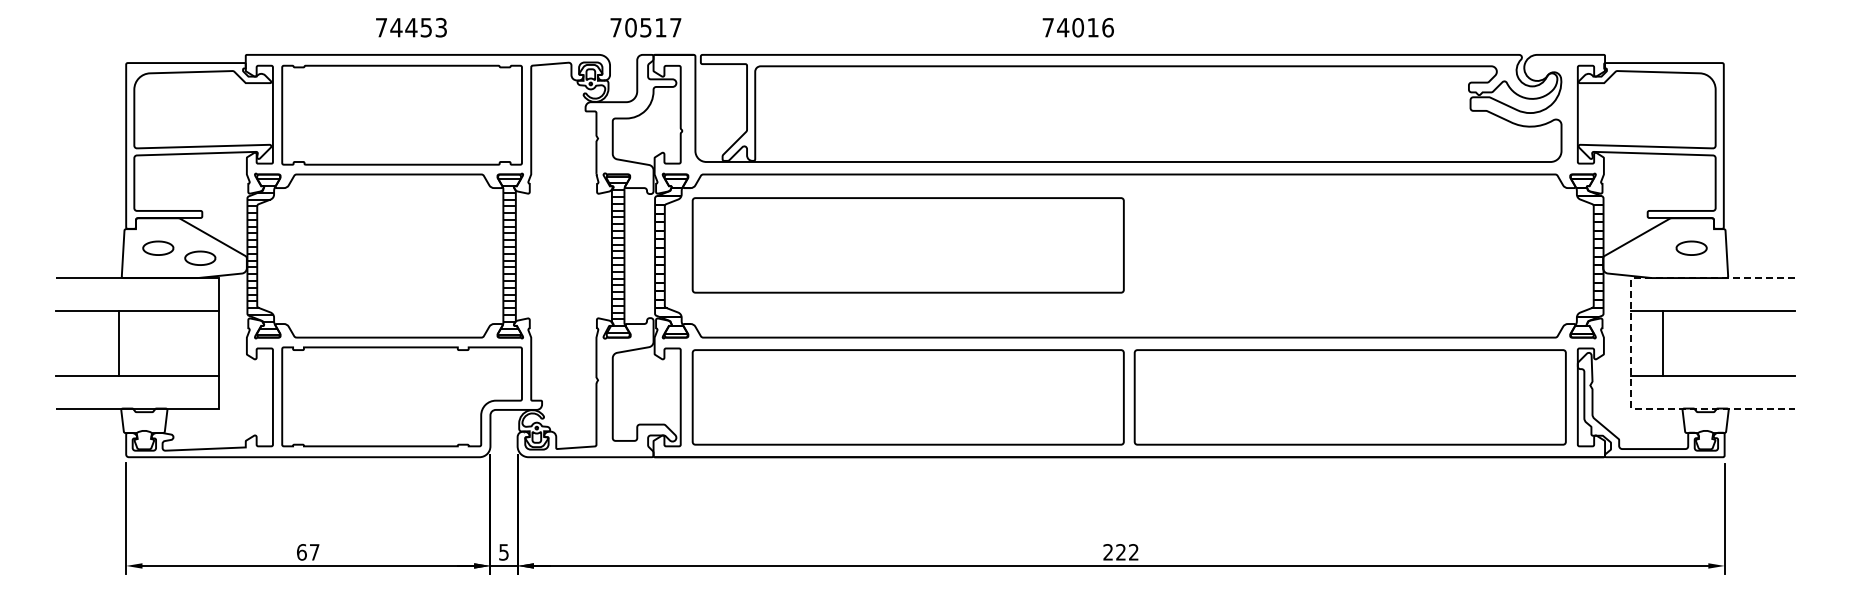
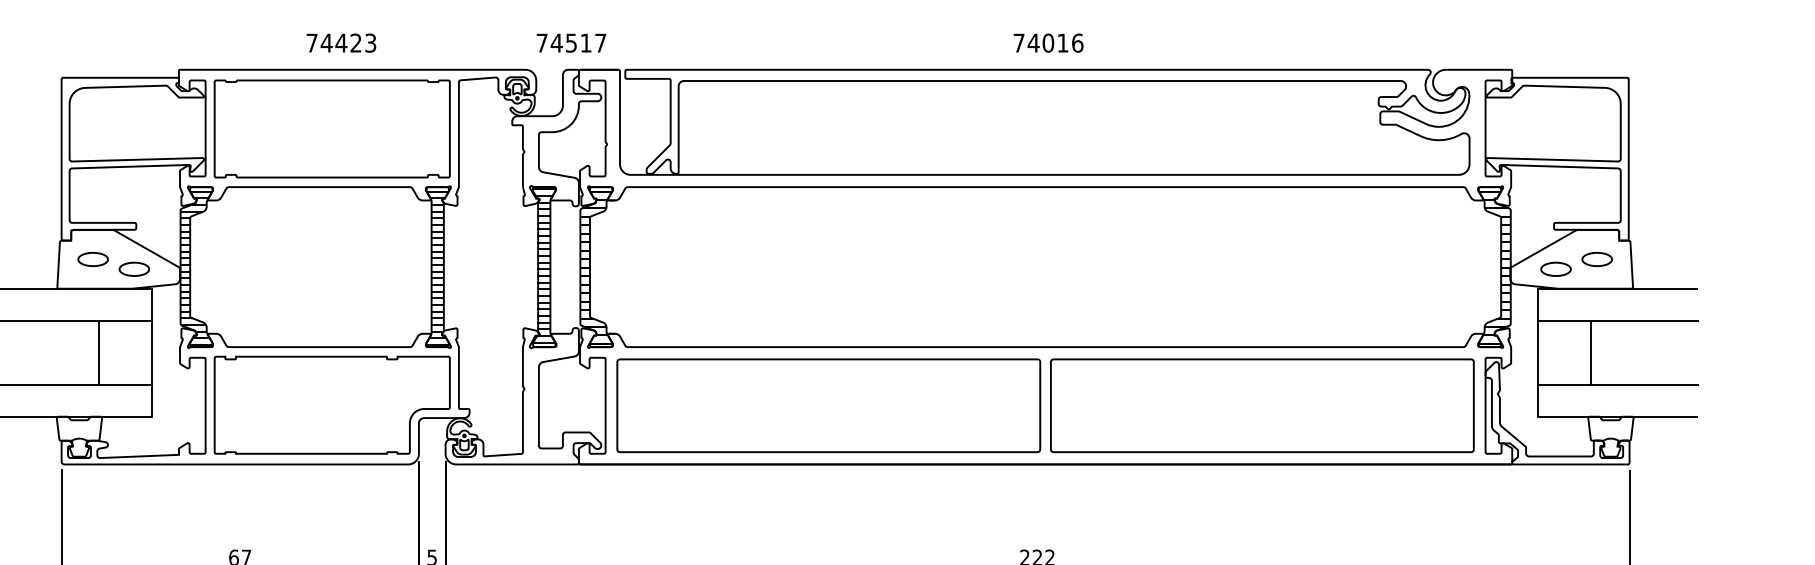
text: (425, 27) -> (355, 42), 74453 -> 74423
text: (630, 27) -> (556, 42), 70517 -> 74517
text: (1077, 27) -> (1047, 42), moved
part: (907, 245) -> (828, 256), removed
part: (1649, 257) -> (1555, 268), added
line: (119, 342) -> (99, 351), moved
line: (1662, 342) -> (1591, 351), moved
line: (1631, 343) -> (1538, 352), dashed -> solid

